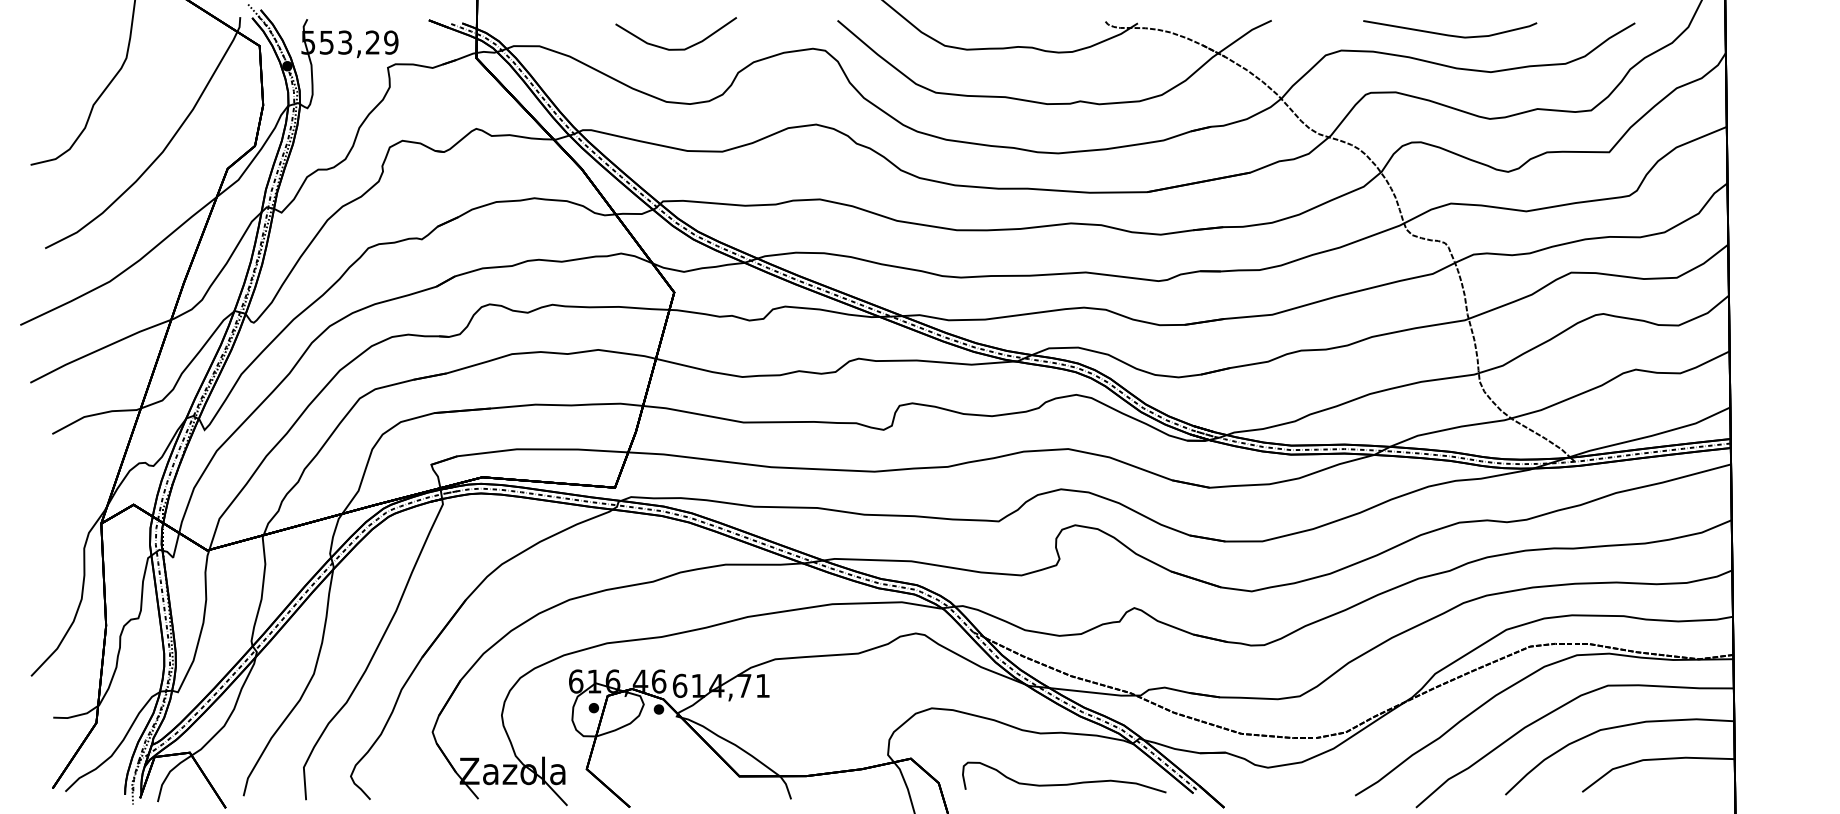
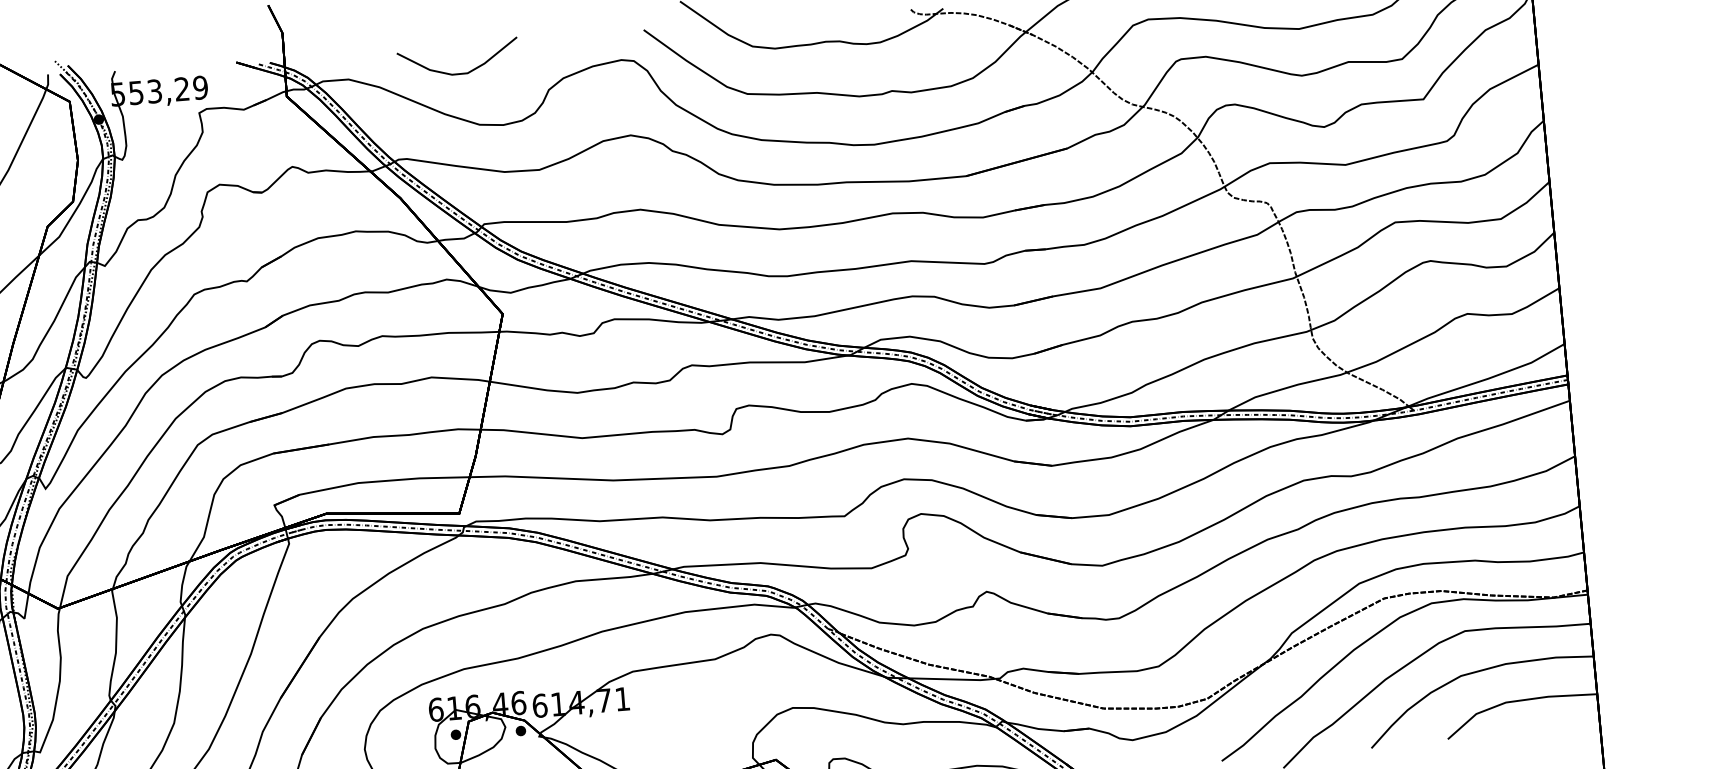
curve: (676, 48) -> (459, 72), moved

